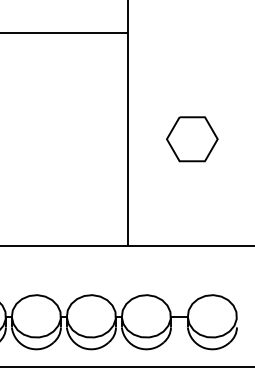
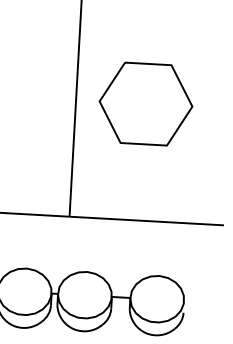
part: (192, 138) -> (146, 103), size x1.67

